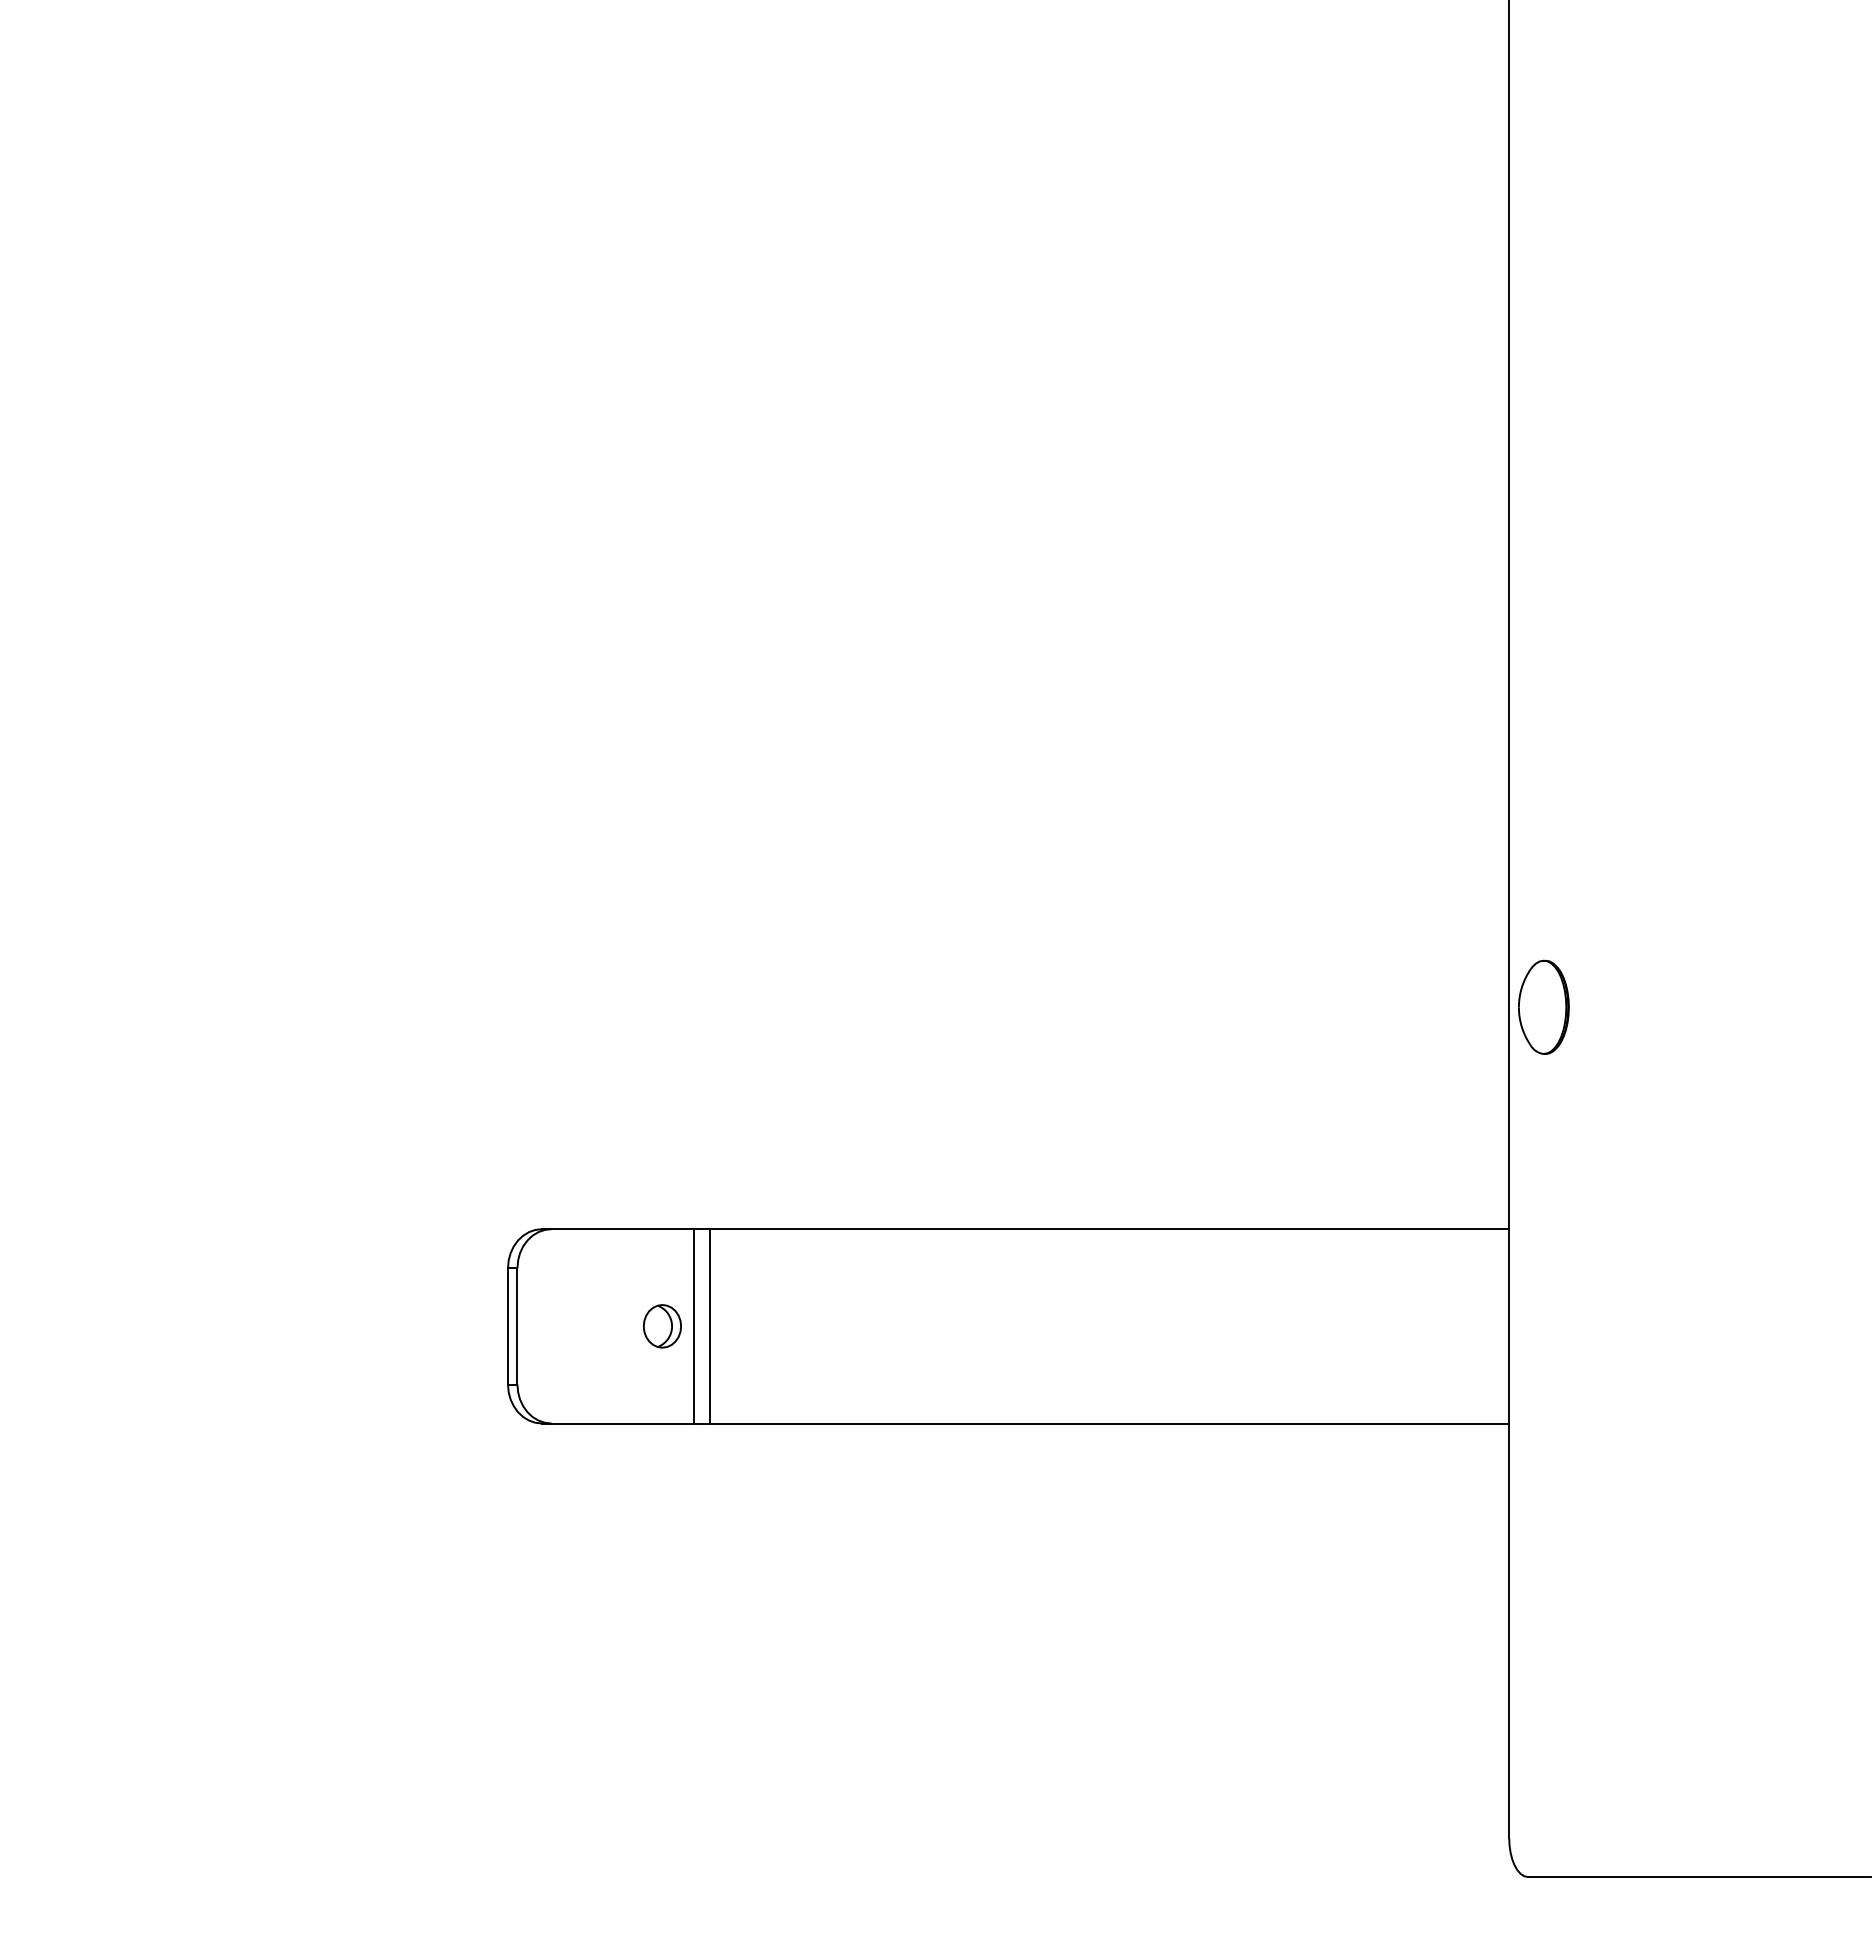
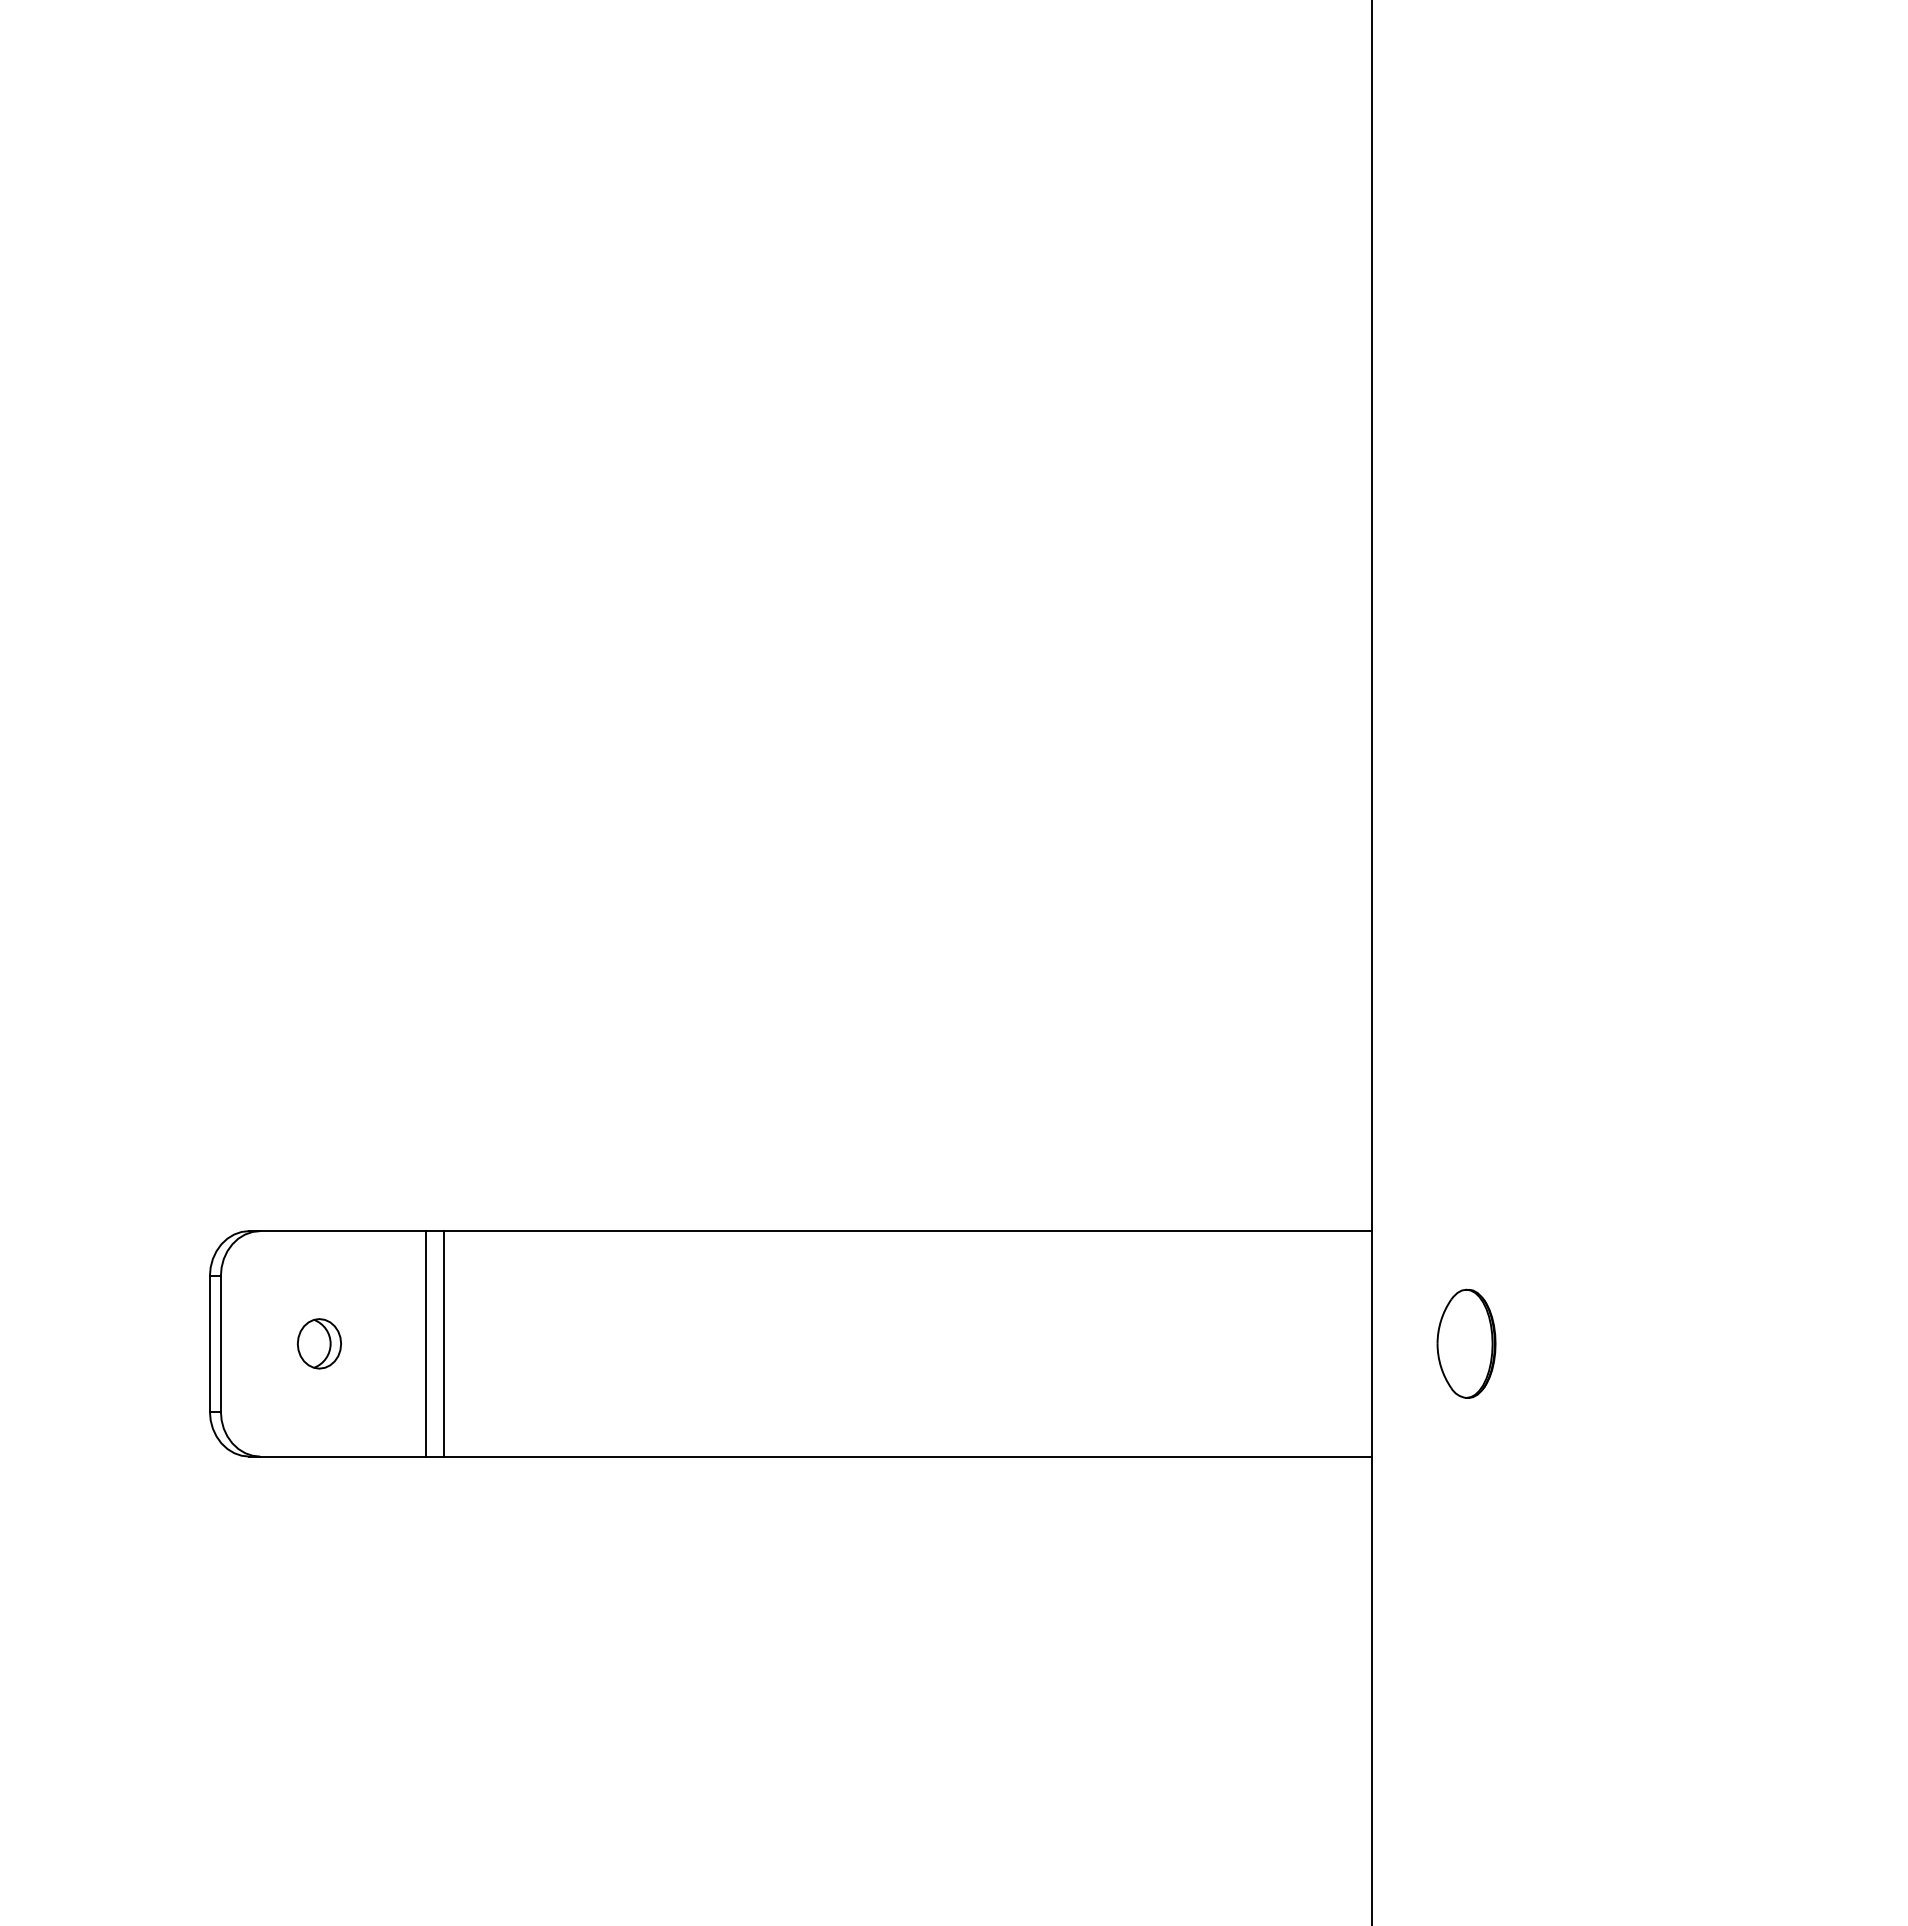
part: (1543, 1006) -> (1466, 1342), moved
part: (661, 1326) -> (318, 1344), moved

